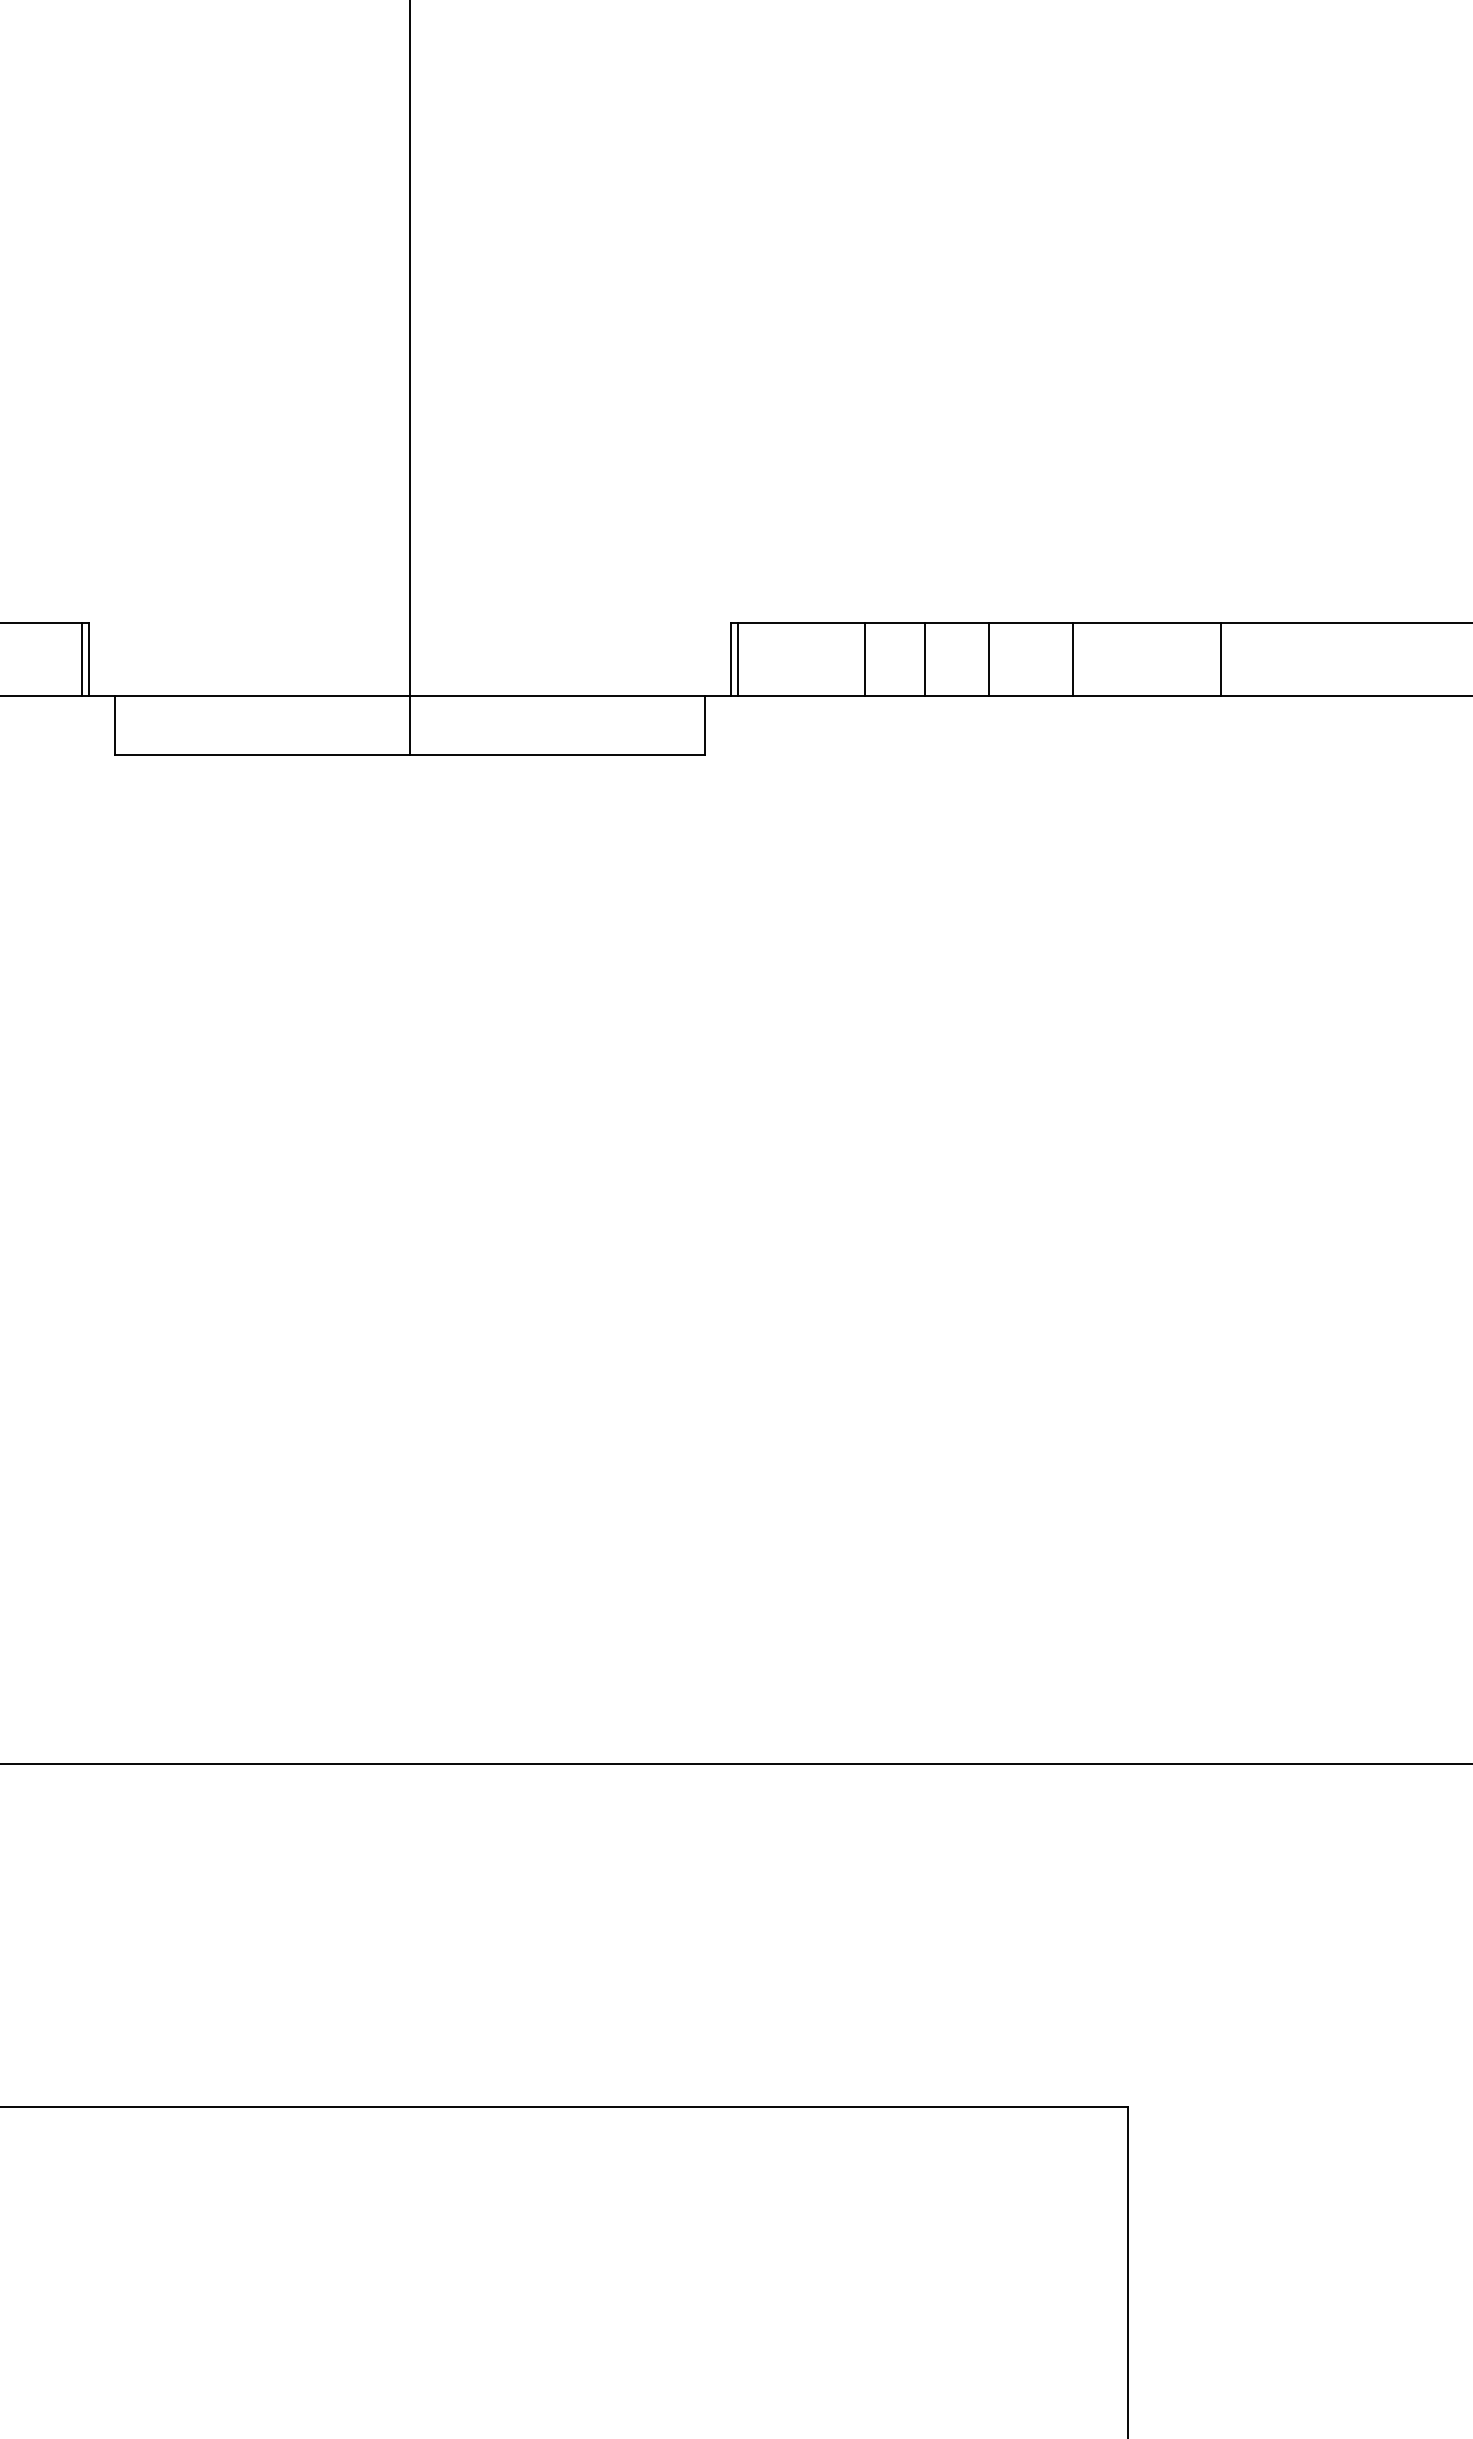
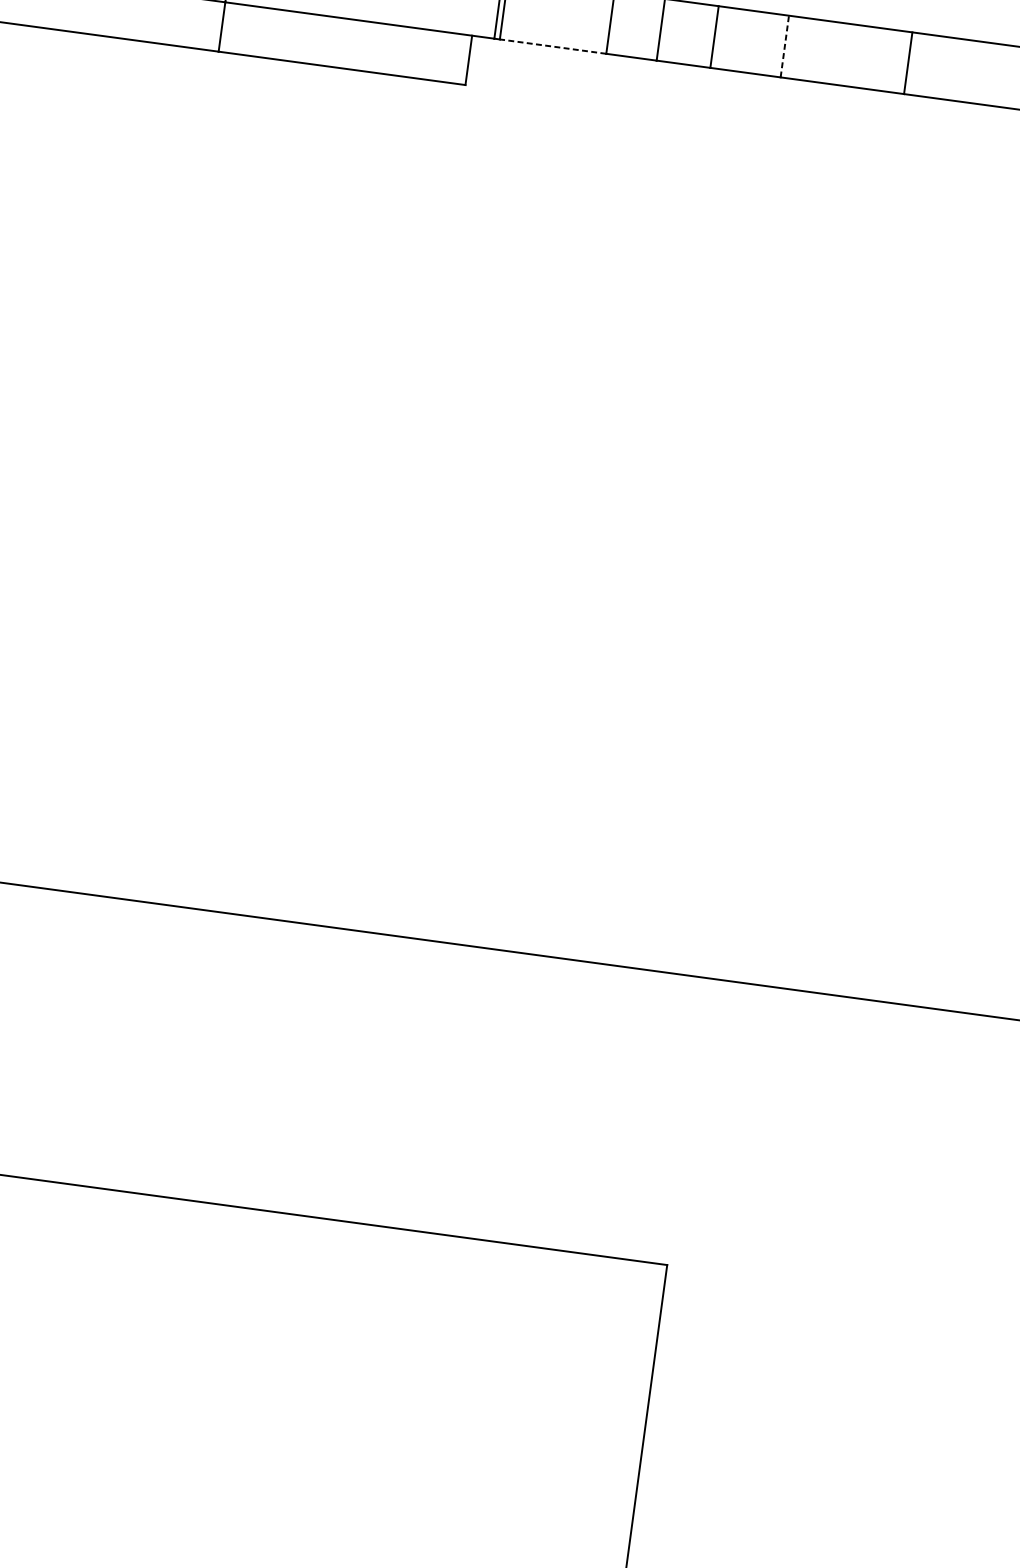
line: (1073, 659) -> (785, 46), solid -> dashed
line: (801, 696) -> (553, 46), solid -> dashed

